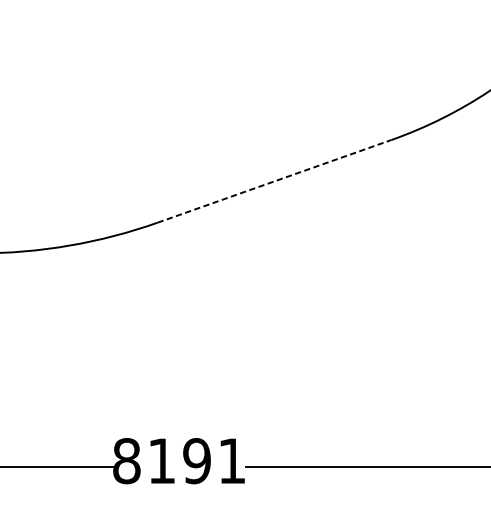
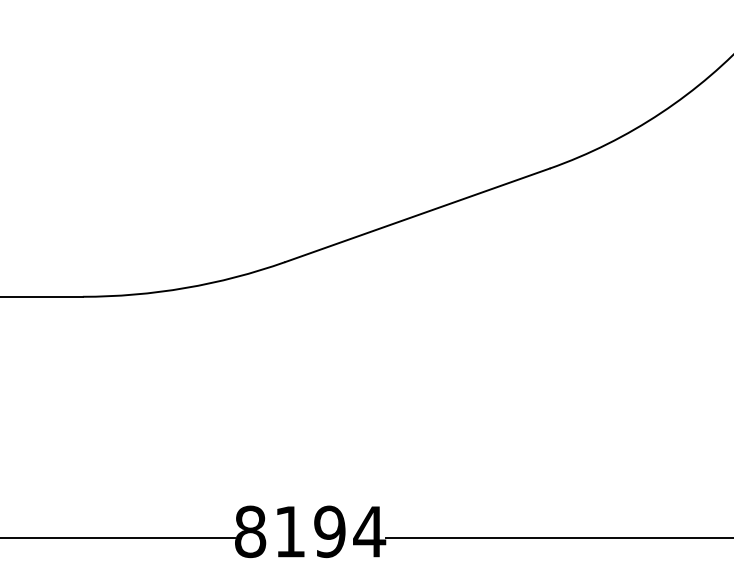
line: (275, 181) -> (418, 215), dashed -> solid
text: (232, 460) -> (369, 531), 8191 -> 8194

